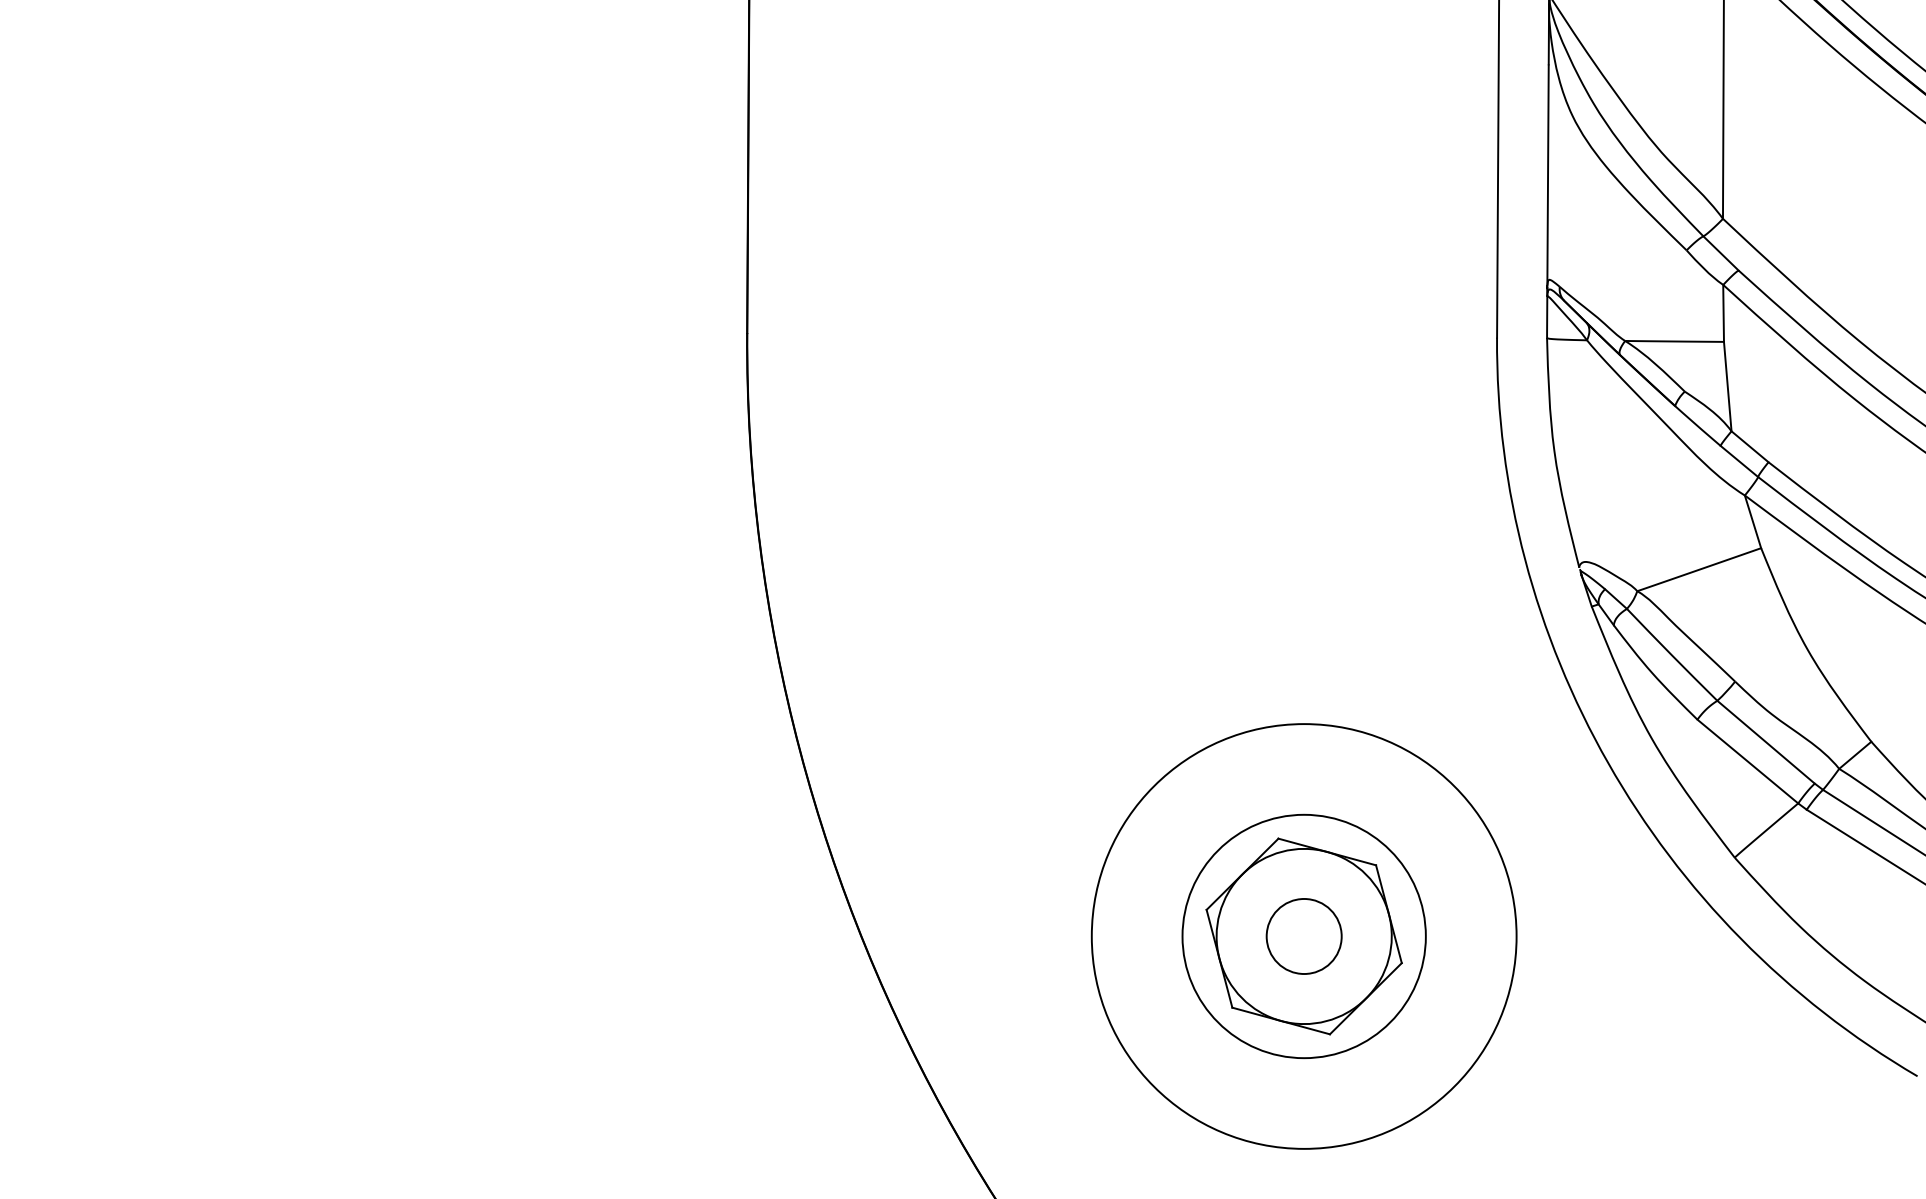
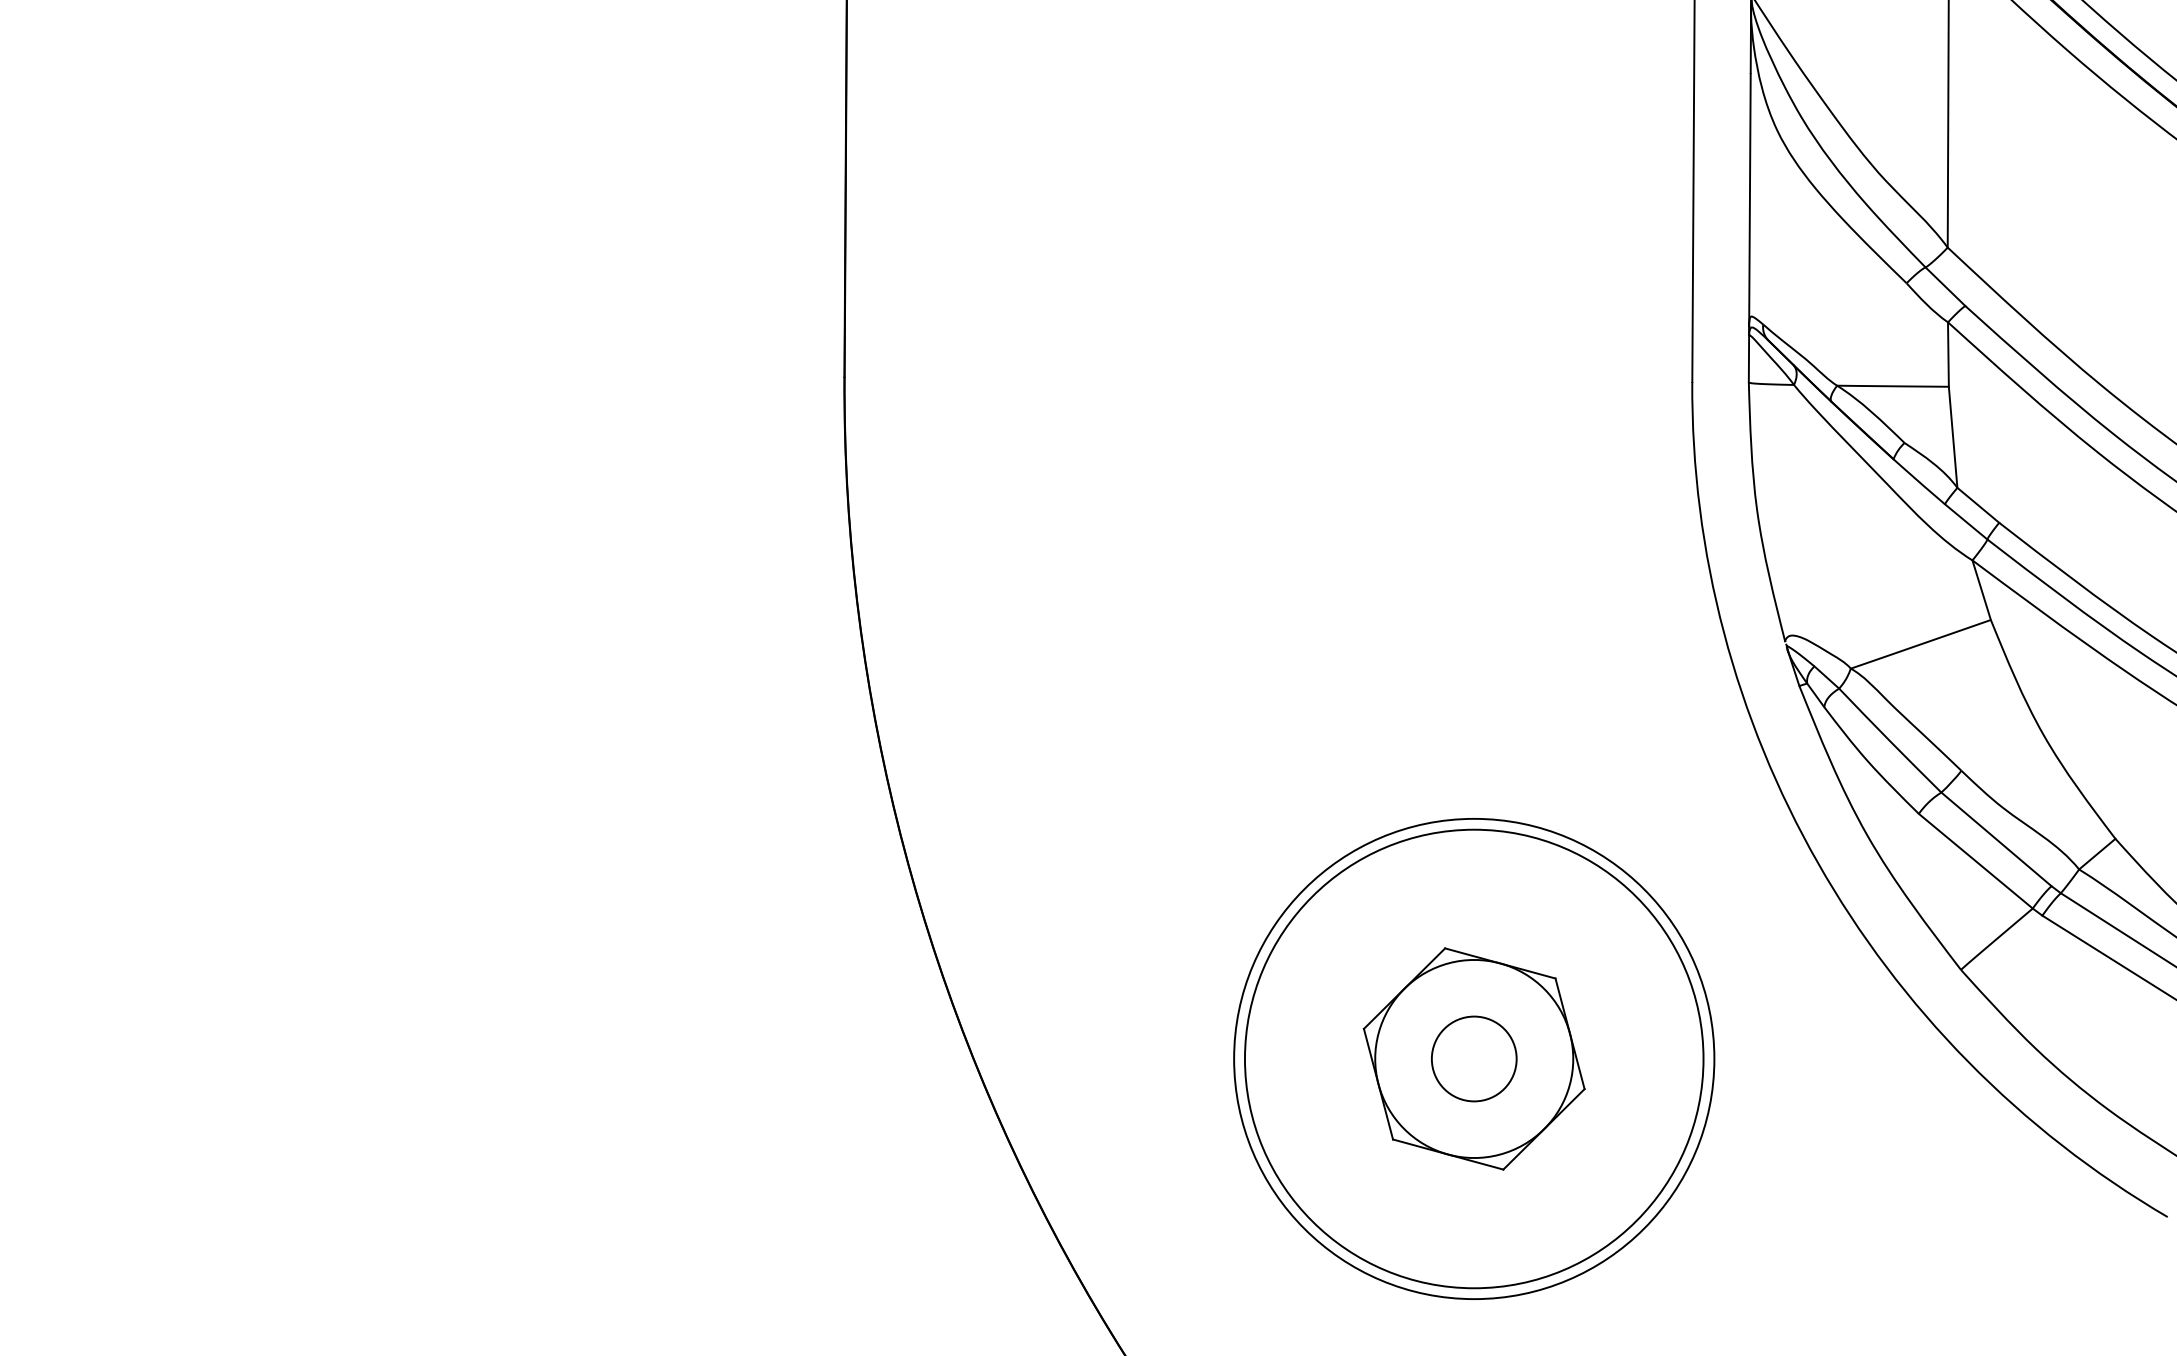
circle: (1303, 936) -> (1473, 1058), size x1.67

